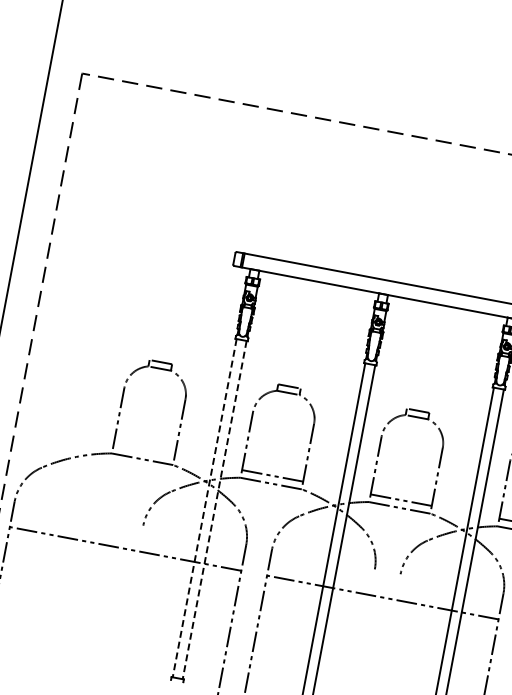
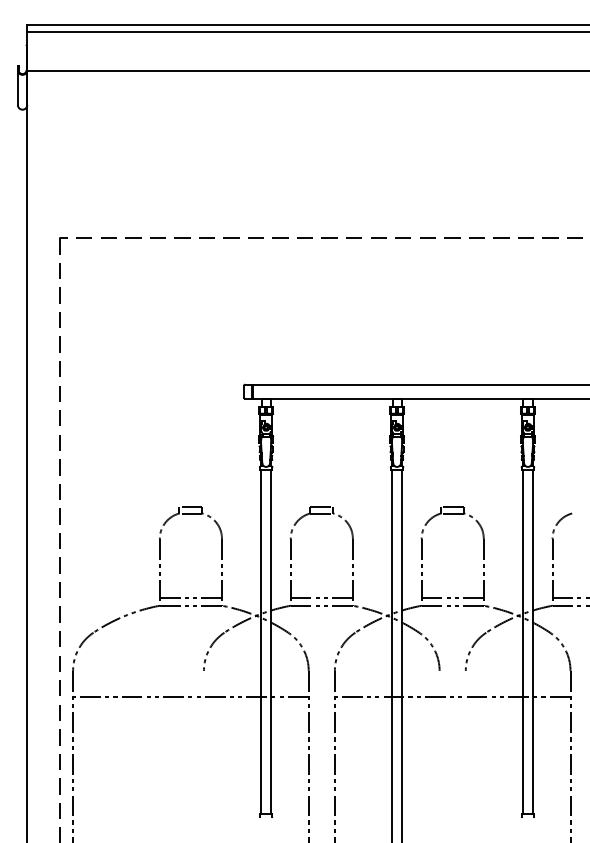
line: (143, 451) -> (190, 597), added
line: (205, 508) -> (261, 642), dashed -> solid
line: (214, 510) -> (271, 642), dashed -> solid

